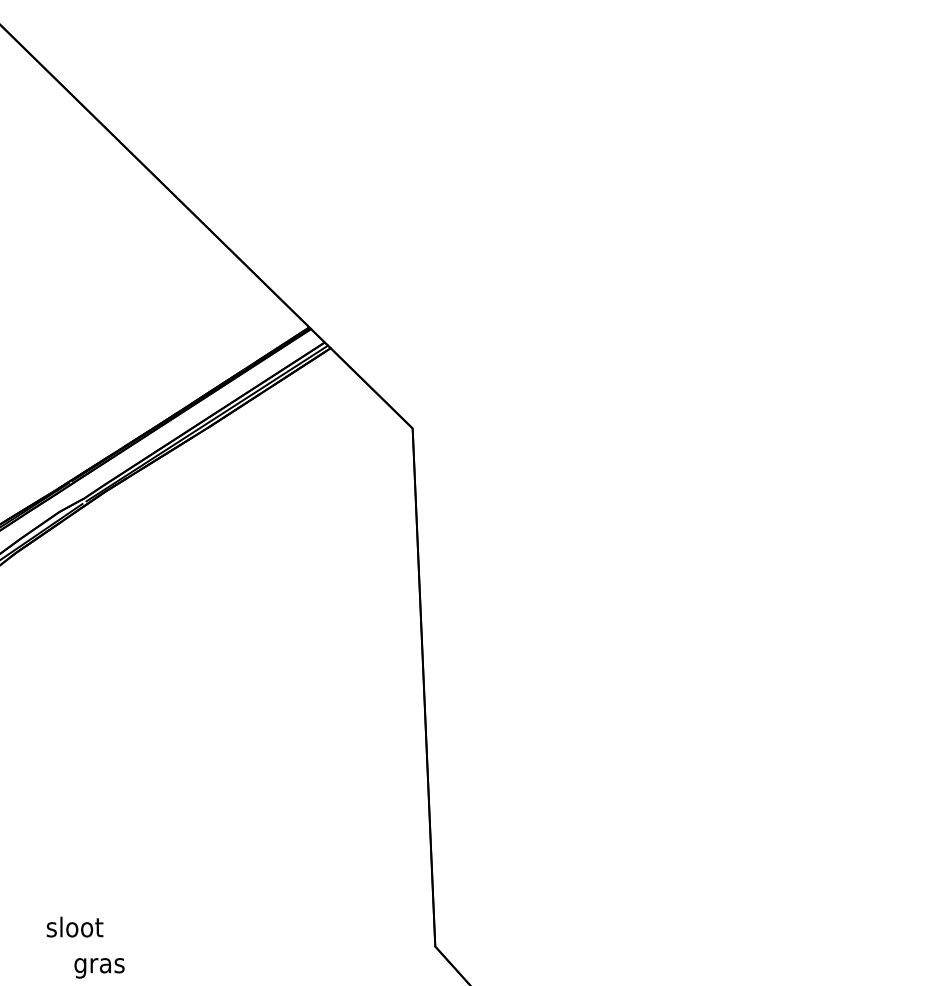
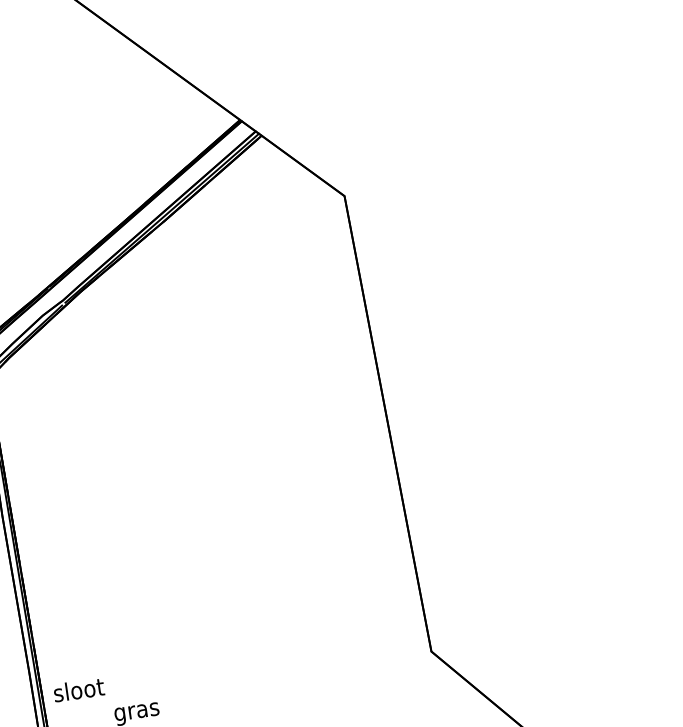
text: (74, 926) -> (78, 689), moved

